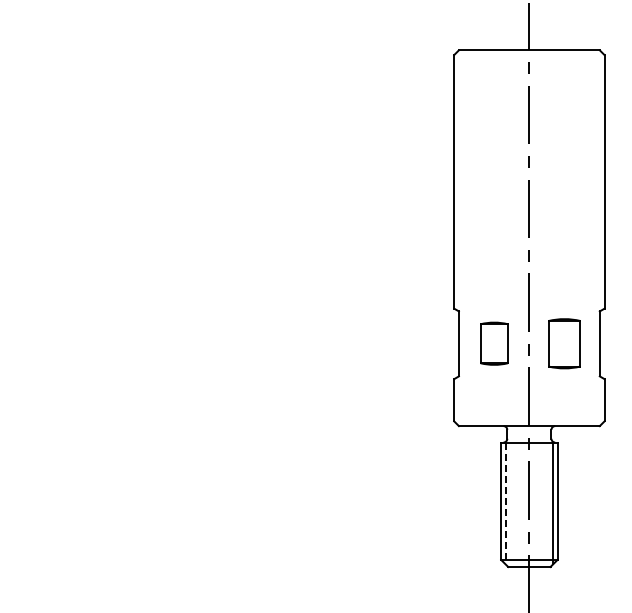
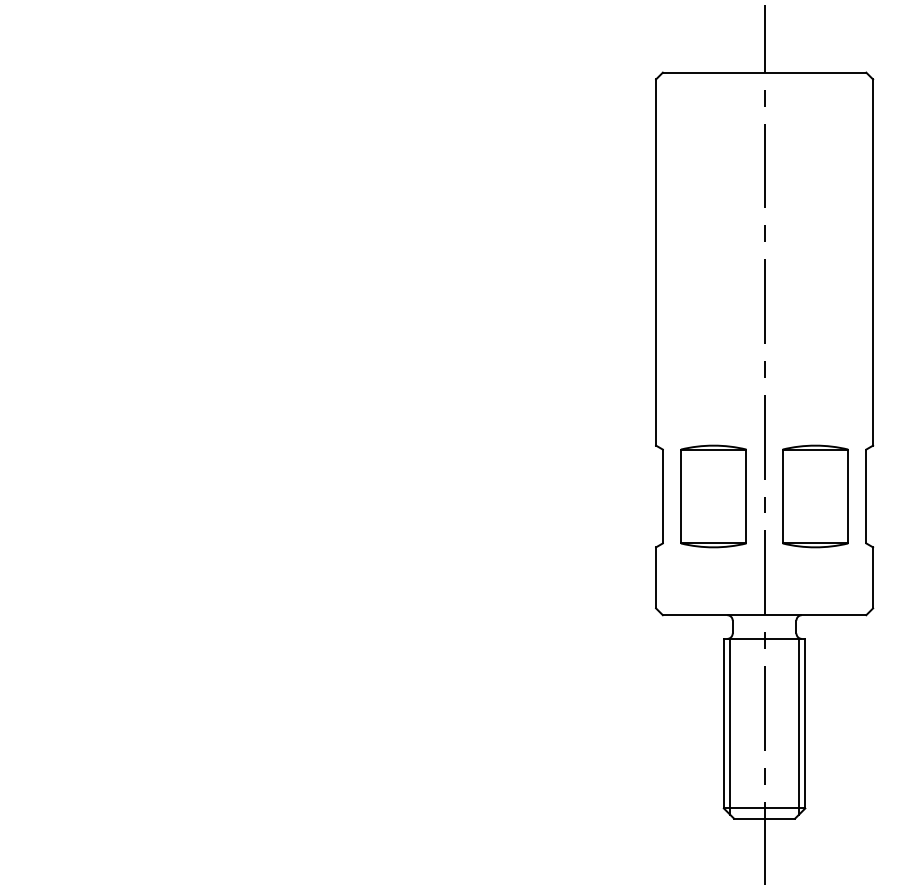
part: (494, 343) -> (714, 495), size x1.67
part: (564, 343) -> (815, 495), size x1.43
line: (505, 503) -> (730, 726), dashed -> solid

